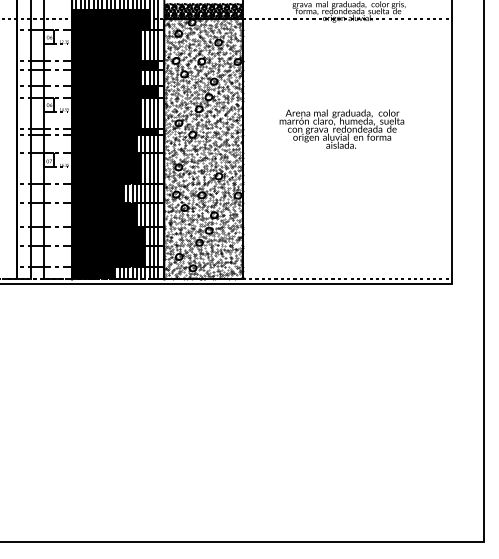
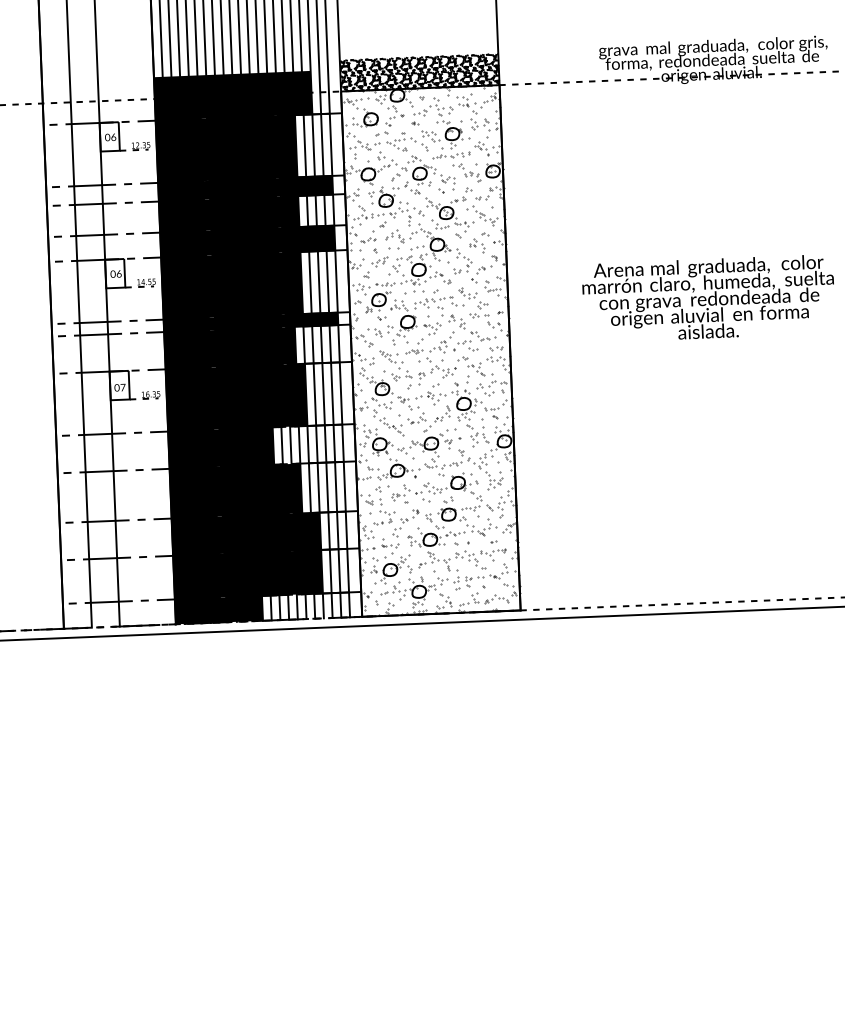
hatch: (203, 149) -> (430, 351), removed

